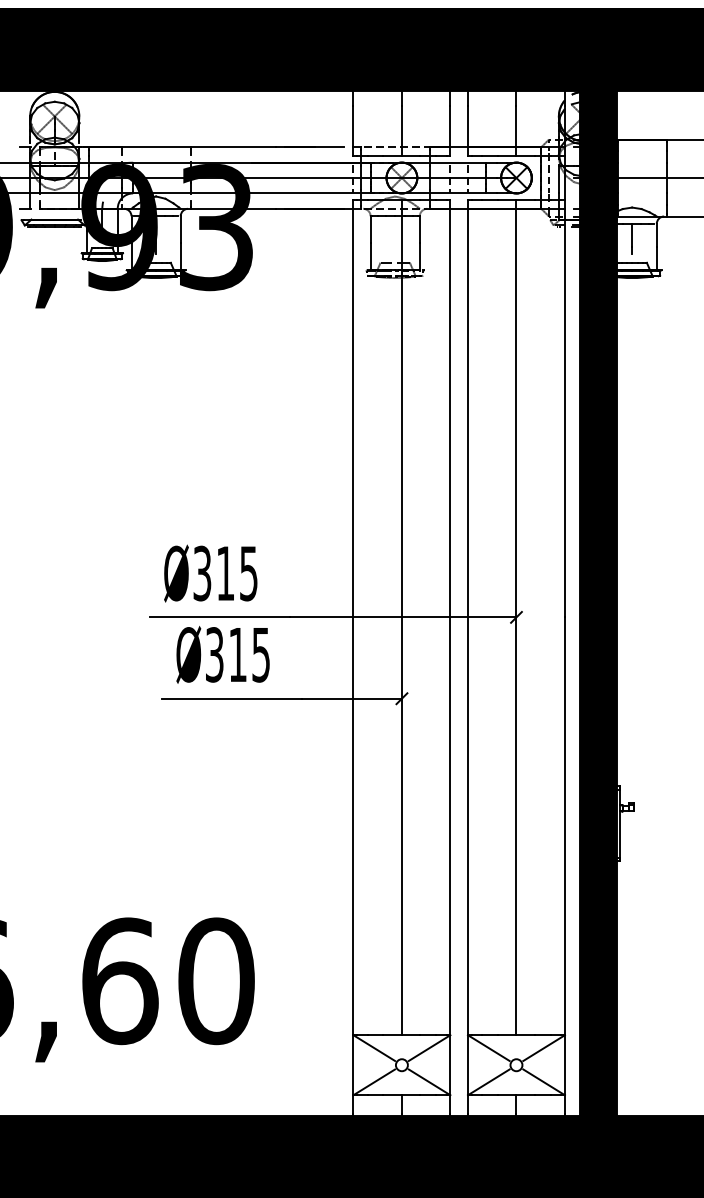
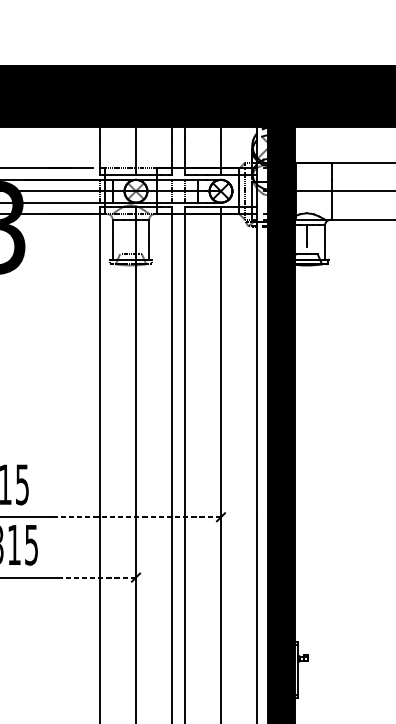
line: (402, 617) -> (136, 517), solid -> dashed
line: (352, 698) -> (99, 577), solid -> dashed

